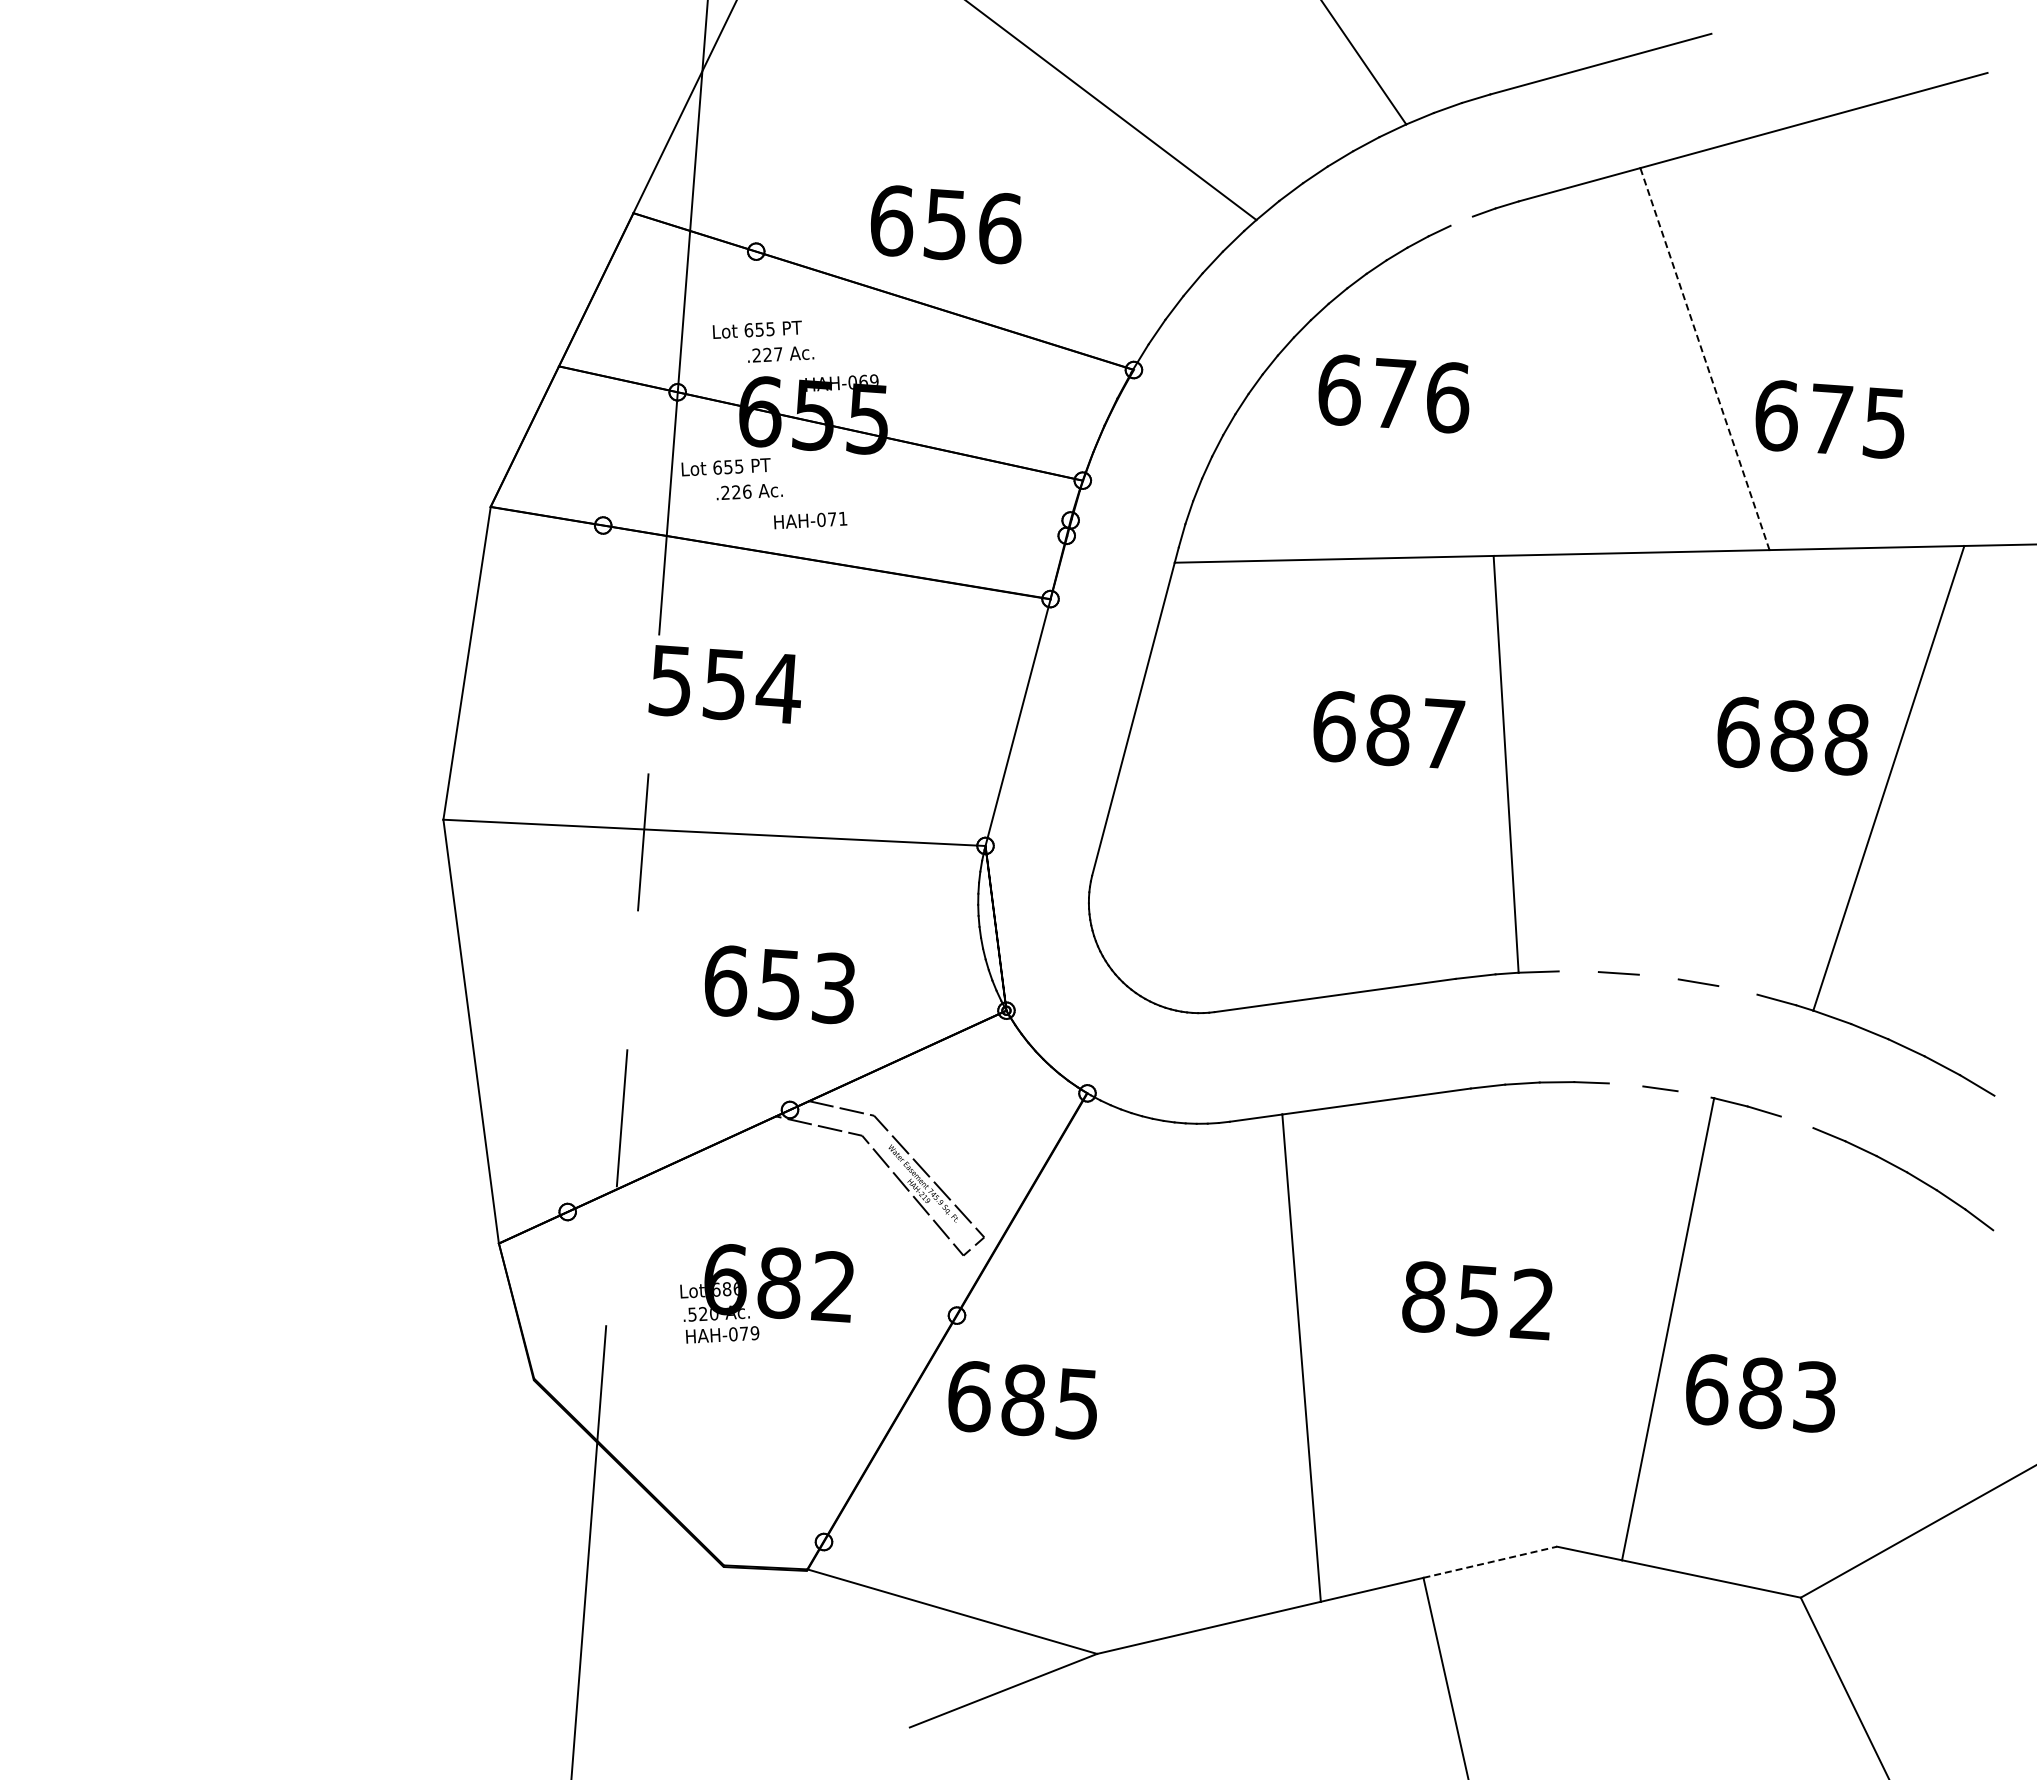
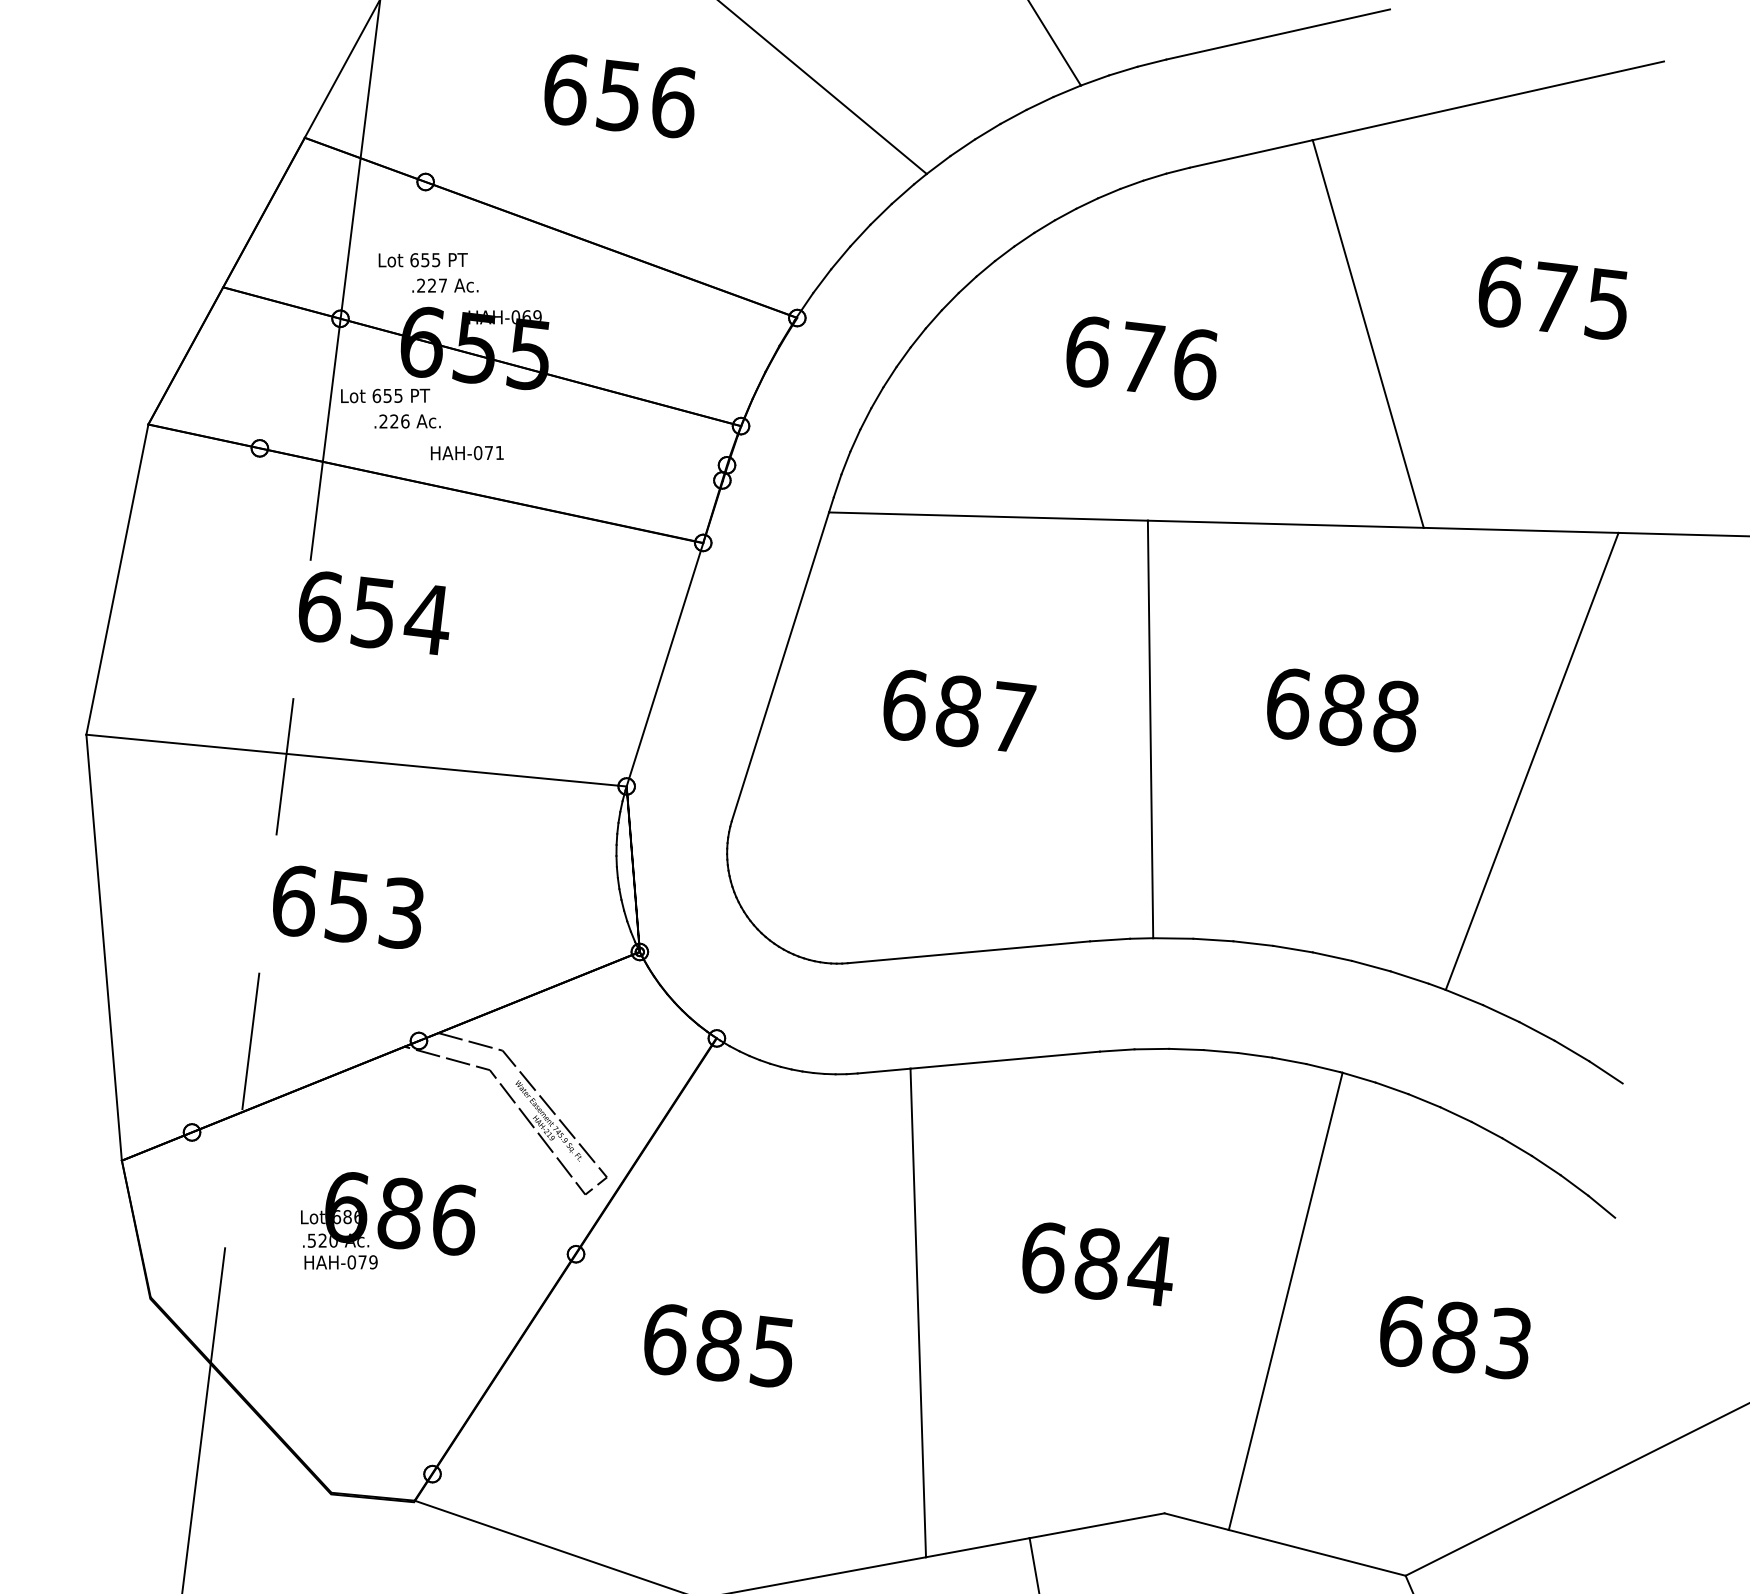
line: (1461, 220) -> (1131, 184), added
text: (946, 224) -> (620, 95), moved
line: (1704, 359) -> (1367, 334), dashed -> solid
text: (1393, 393) -> (1141, 357), moved
text: (1829, 419) -> (1552, 298), moved
text: (670, 680) -> (319, 606), 554 -> 654
text: (1389, 729) -> (959, 710), moved
text: (1792, 735) -> (1342, 709), moved
line: (1578, 971) -> (1213, 939), added
line: (1658, 976) -> (1292, 948), added
text: (779, 984) -> (347, 906), moved
line: (1737, 990) -> (1371, 966), added
line: (1625, 1084) -> (1254, 1054), added
line: (1694, 1094) -> (1323, 1068), added
line: (1796, 1122) -> (1423, 1100), added
text: (833, 1286) -> (454, 1219), 682 -> 686
text: (1478, 1300) -> (1097, 1263), 852 -> 684
text: (1760, 1393) -> (1454, 1337), moved
text: (1022, 1400) -> (718, 1345), moved
line: (1490, 1562) -> (1097, 1525), dashed -> solid

